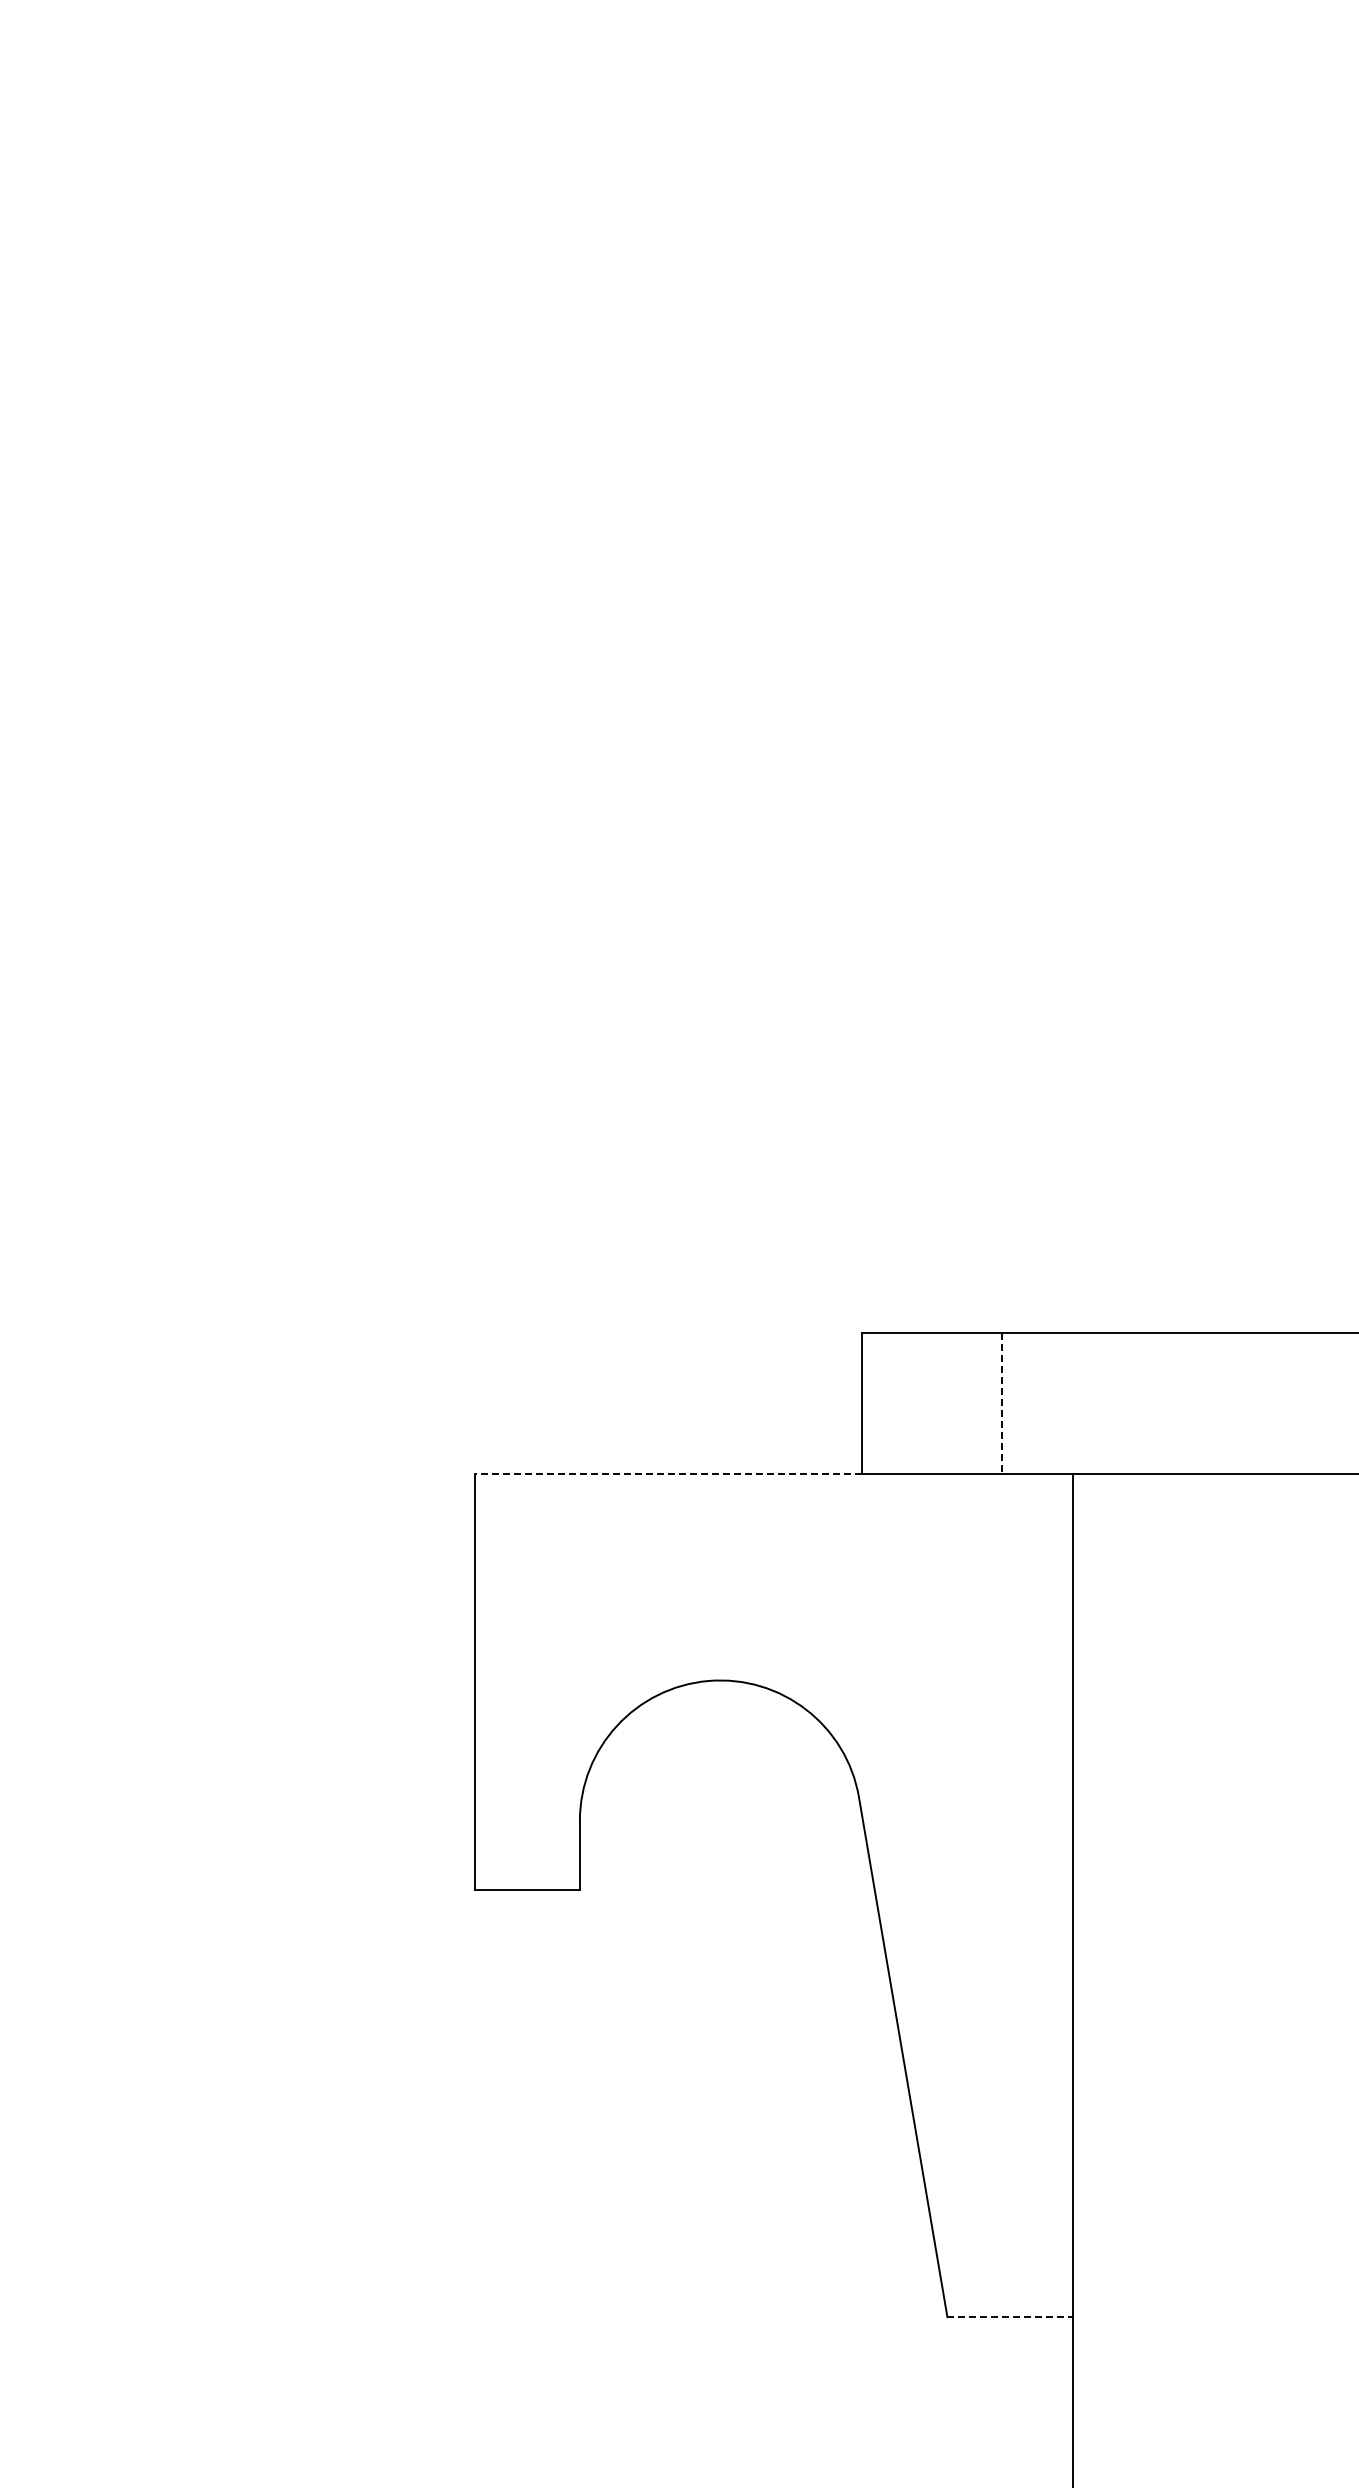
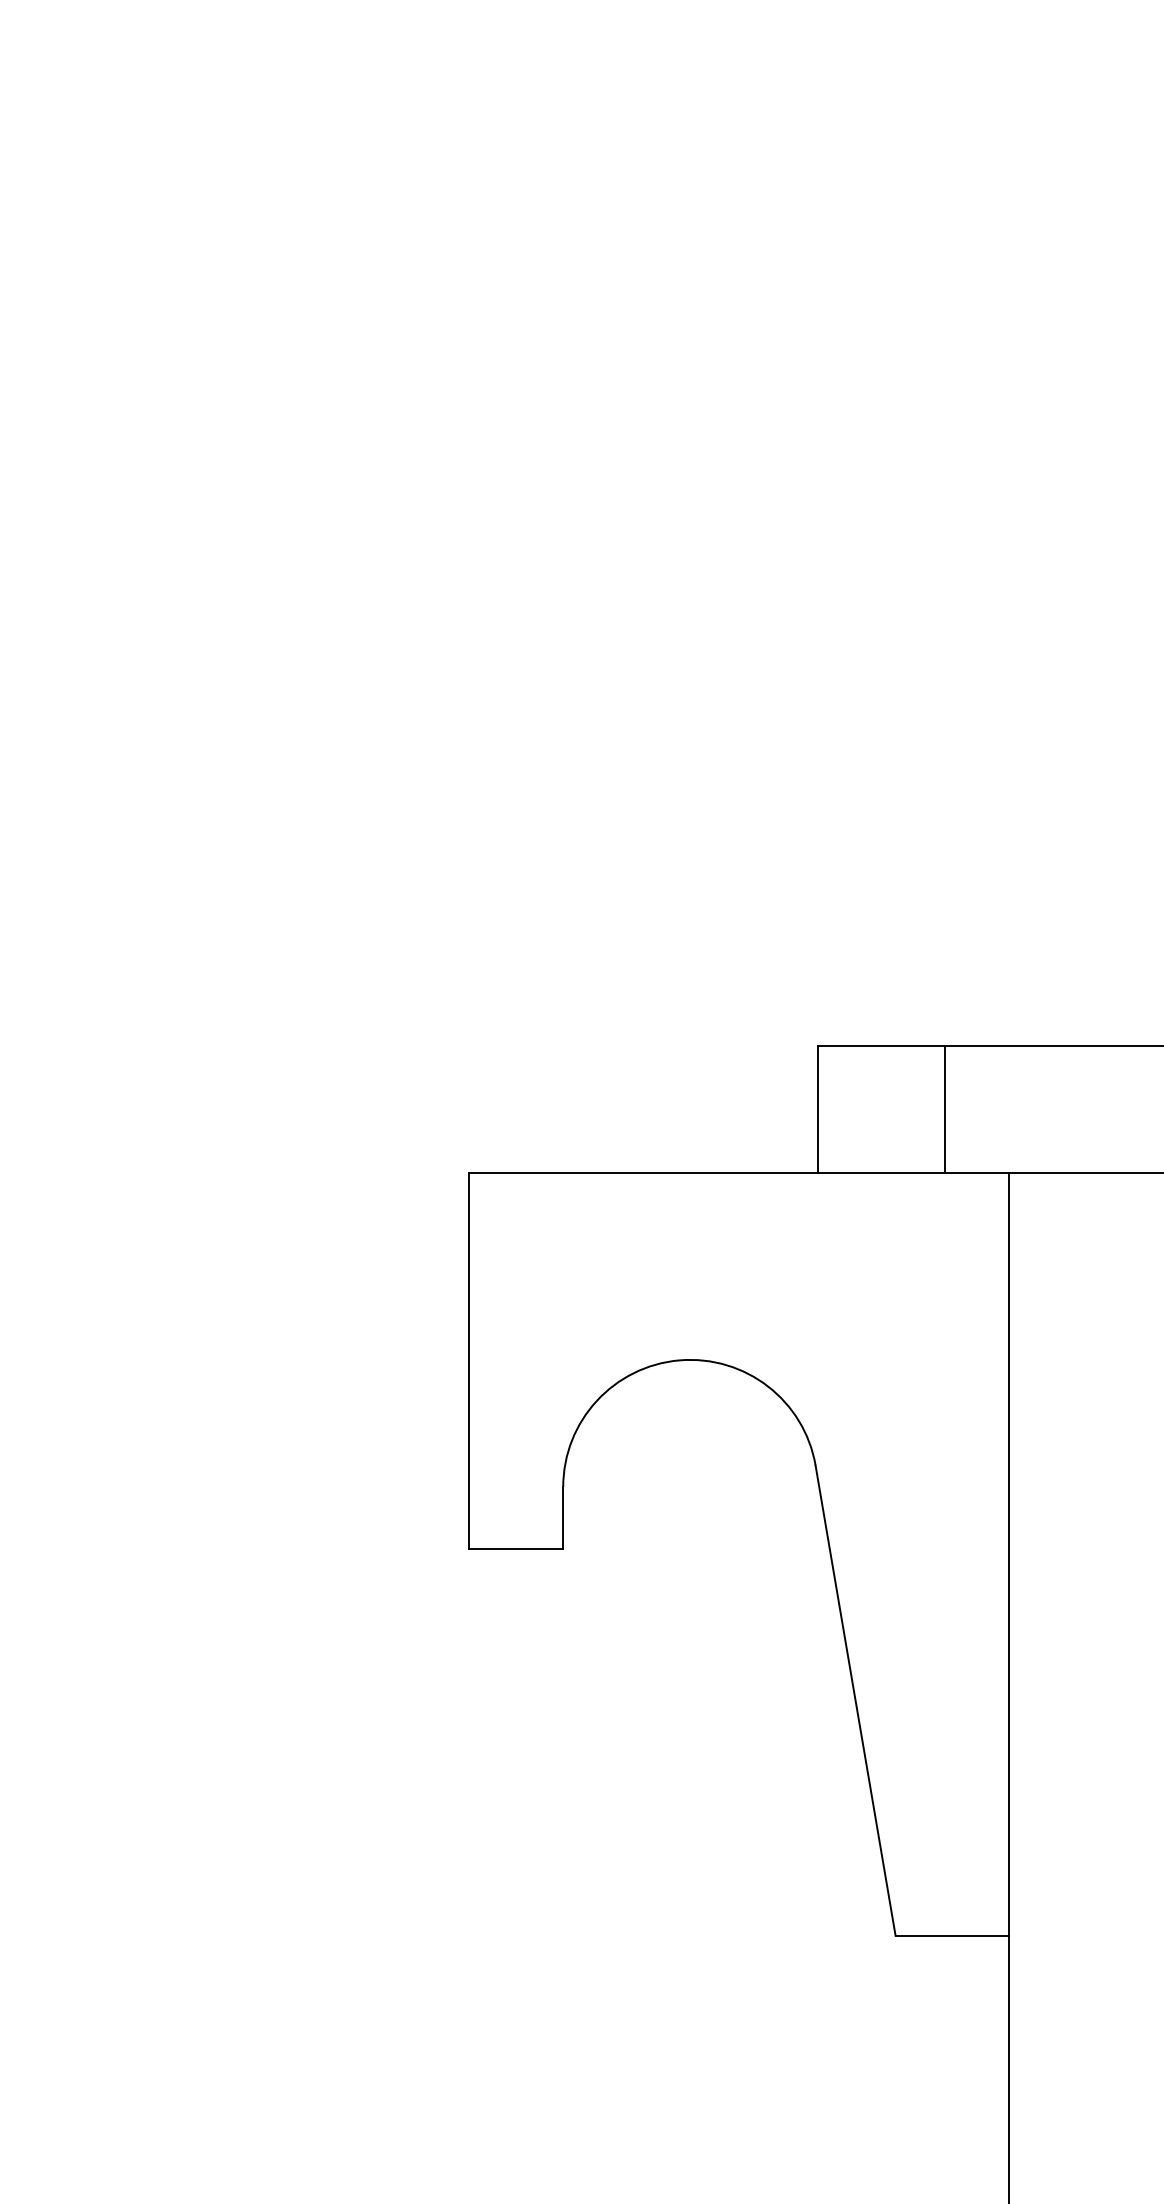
line: (1002, 1404) -> (945, 1110), dashed -> solid
line: (667, 1473) -> (642, 1172), dashed -> solid
line: (1009, 2317) -> (951, 1935), dashed -> solid

